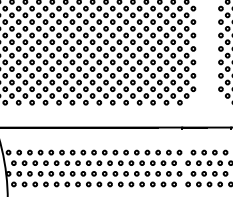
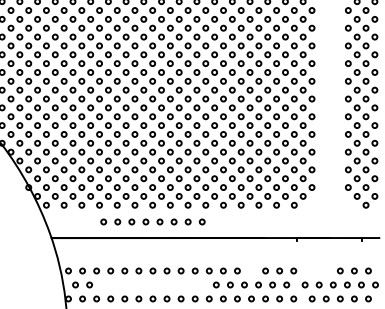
circle: (147, 152) -> (251, 270), removed
part: (198, 152) -> (318, 270), removed
part: (72, 162) -> (152, 221), moved

